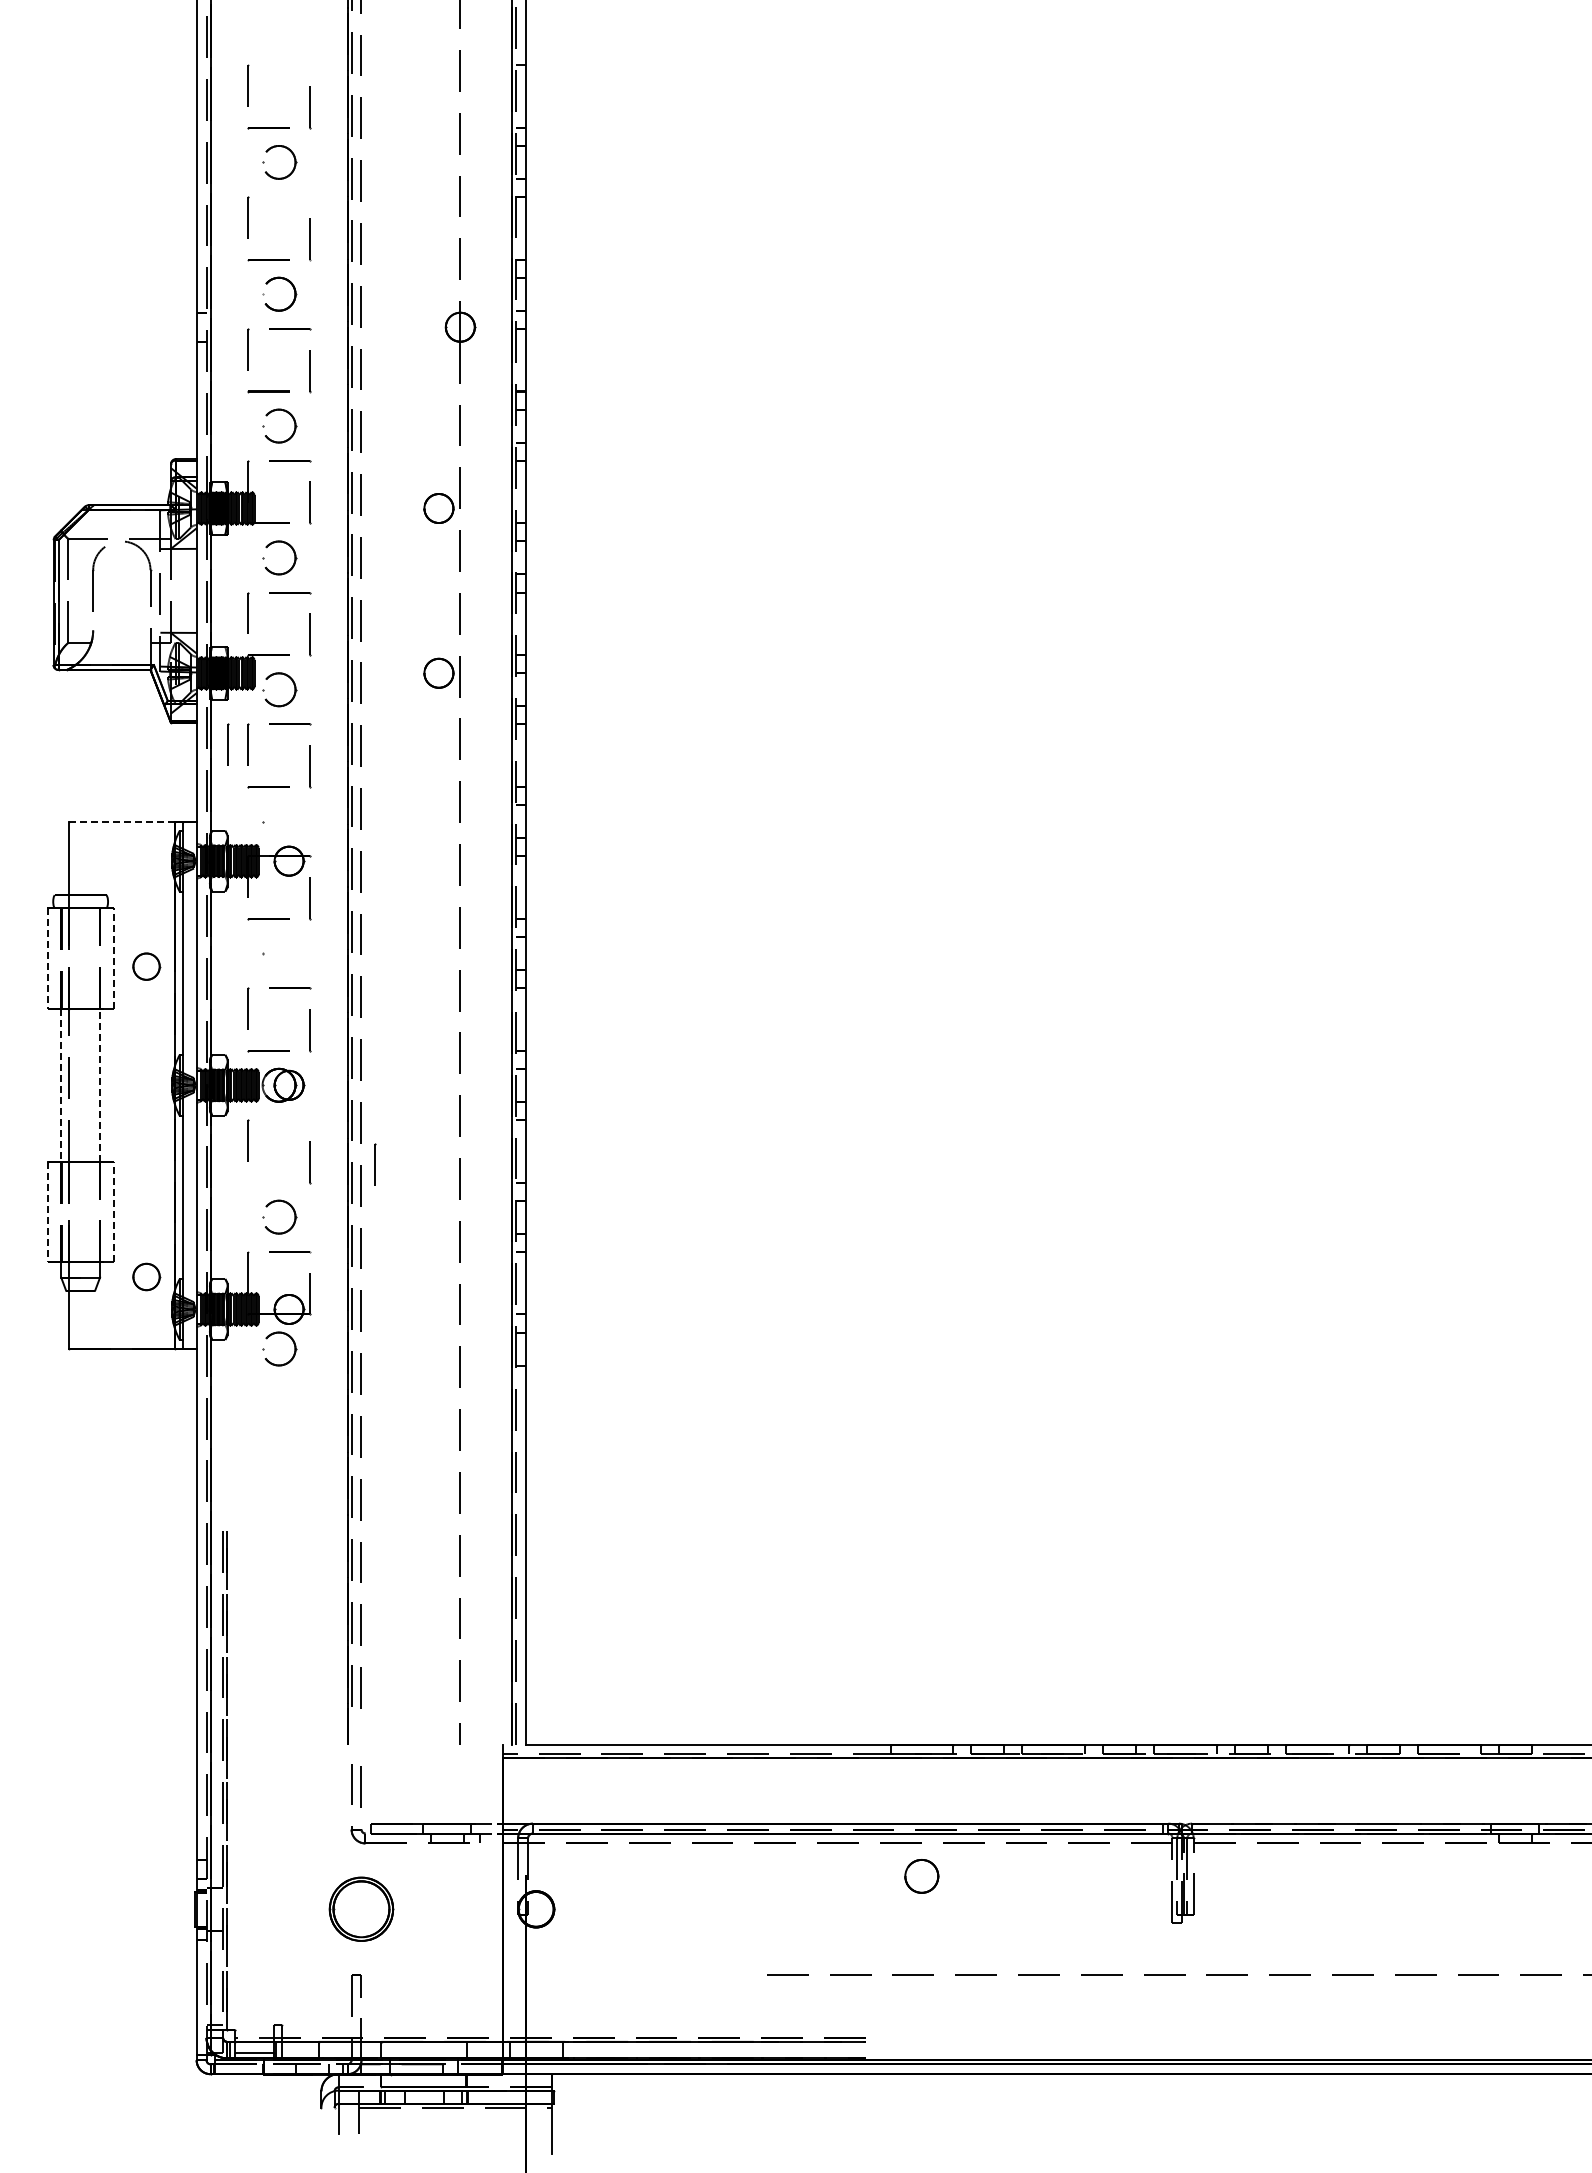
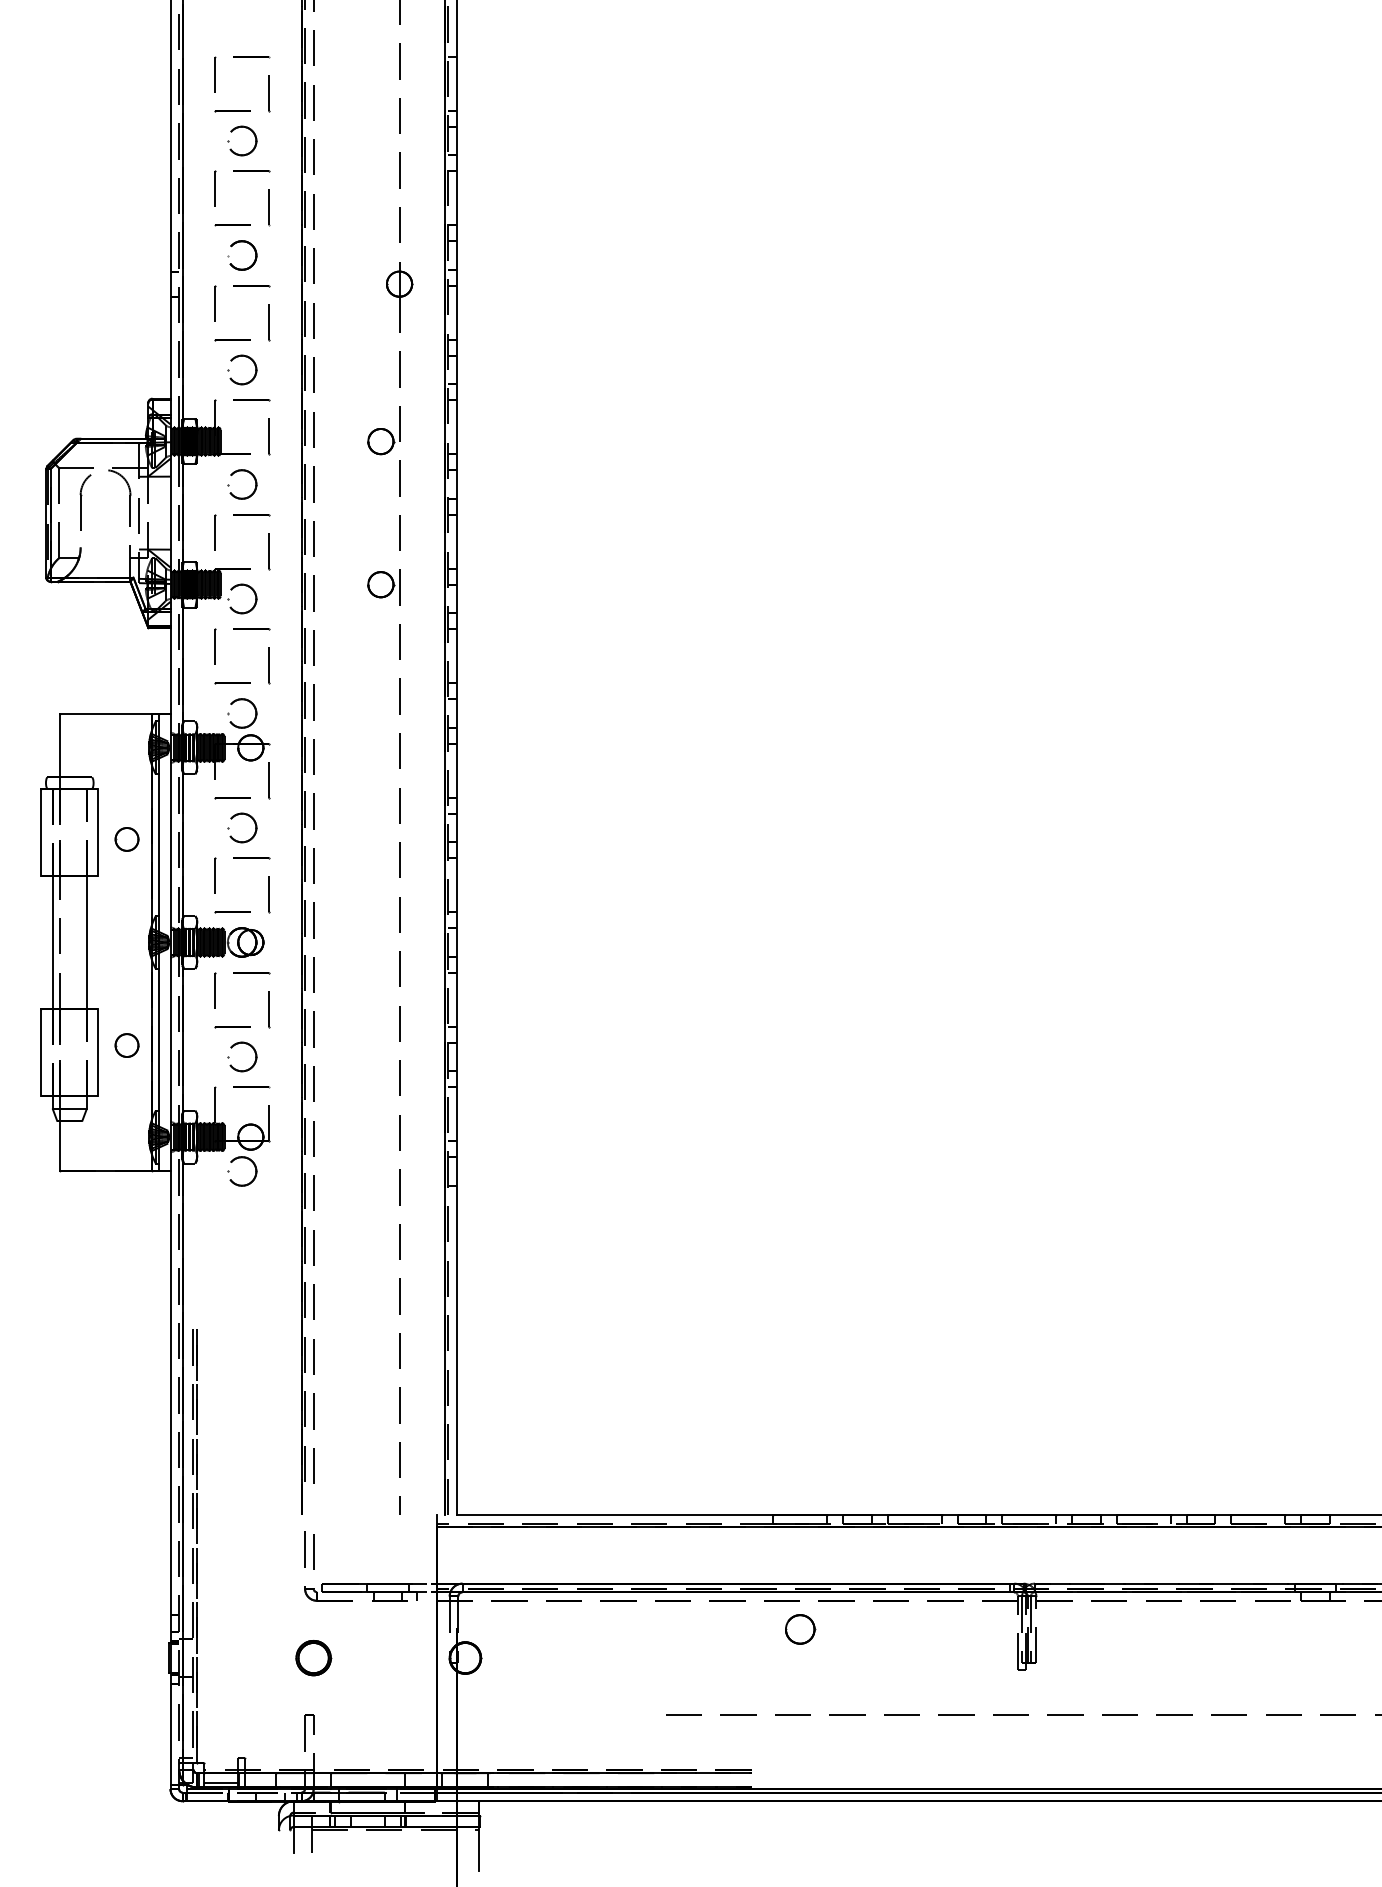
line: (290, 65) -> (252, 56), added
line: (290, 197) -> (252, 171), added
line: (228, 744) -> (198, 646), removed
part: (292, 814) -> (253, 707), added
line: (122, 821) -> (106, 713), dashed -> solid
part: (292, 946) -> (253, 821), added
line: (113, 958) -> (98, 832), dashed -> solid
line: (47, 959) -> (41, 833), dashed -> solid
line: (100, 1084) -> (87, 941), dashed -> solid
line: (61, 1085) -> (53, 942), dashed -> solid
line: (290, 1120) -> (252, 973), added
line: (375, 1164) -> (325, 1011), removed
line: (268, 1183) -> (232, 1027), added
line: (113, 1211) -> (98, 1052), dashed -> solid
line: (47, 1212) -> (41, 1052), dashed -> solid
part: (146, 1276) -> (126, 1045), moved
part: (361, 1909) -> (313, 1658), size x0.62

